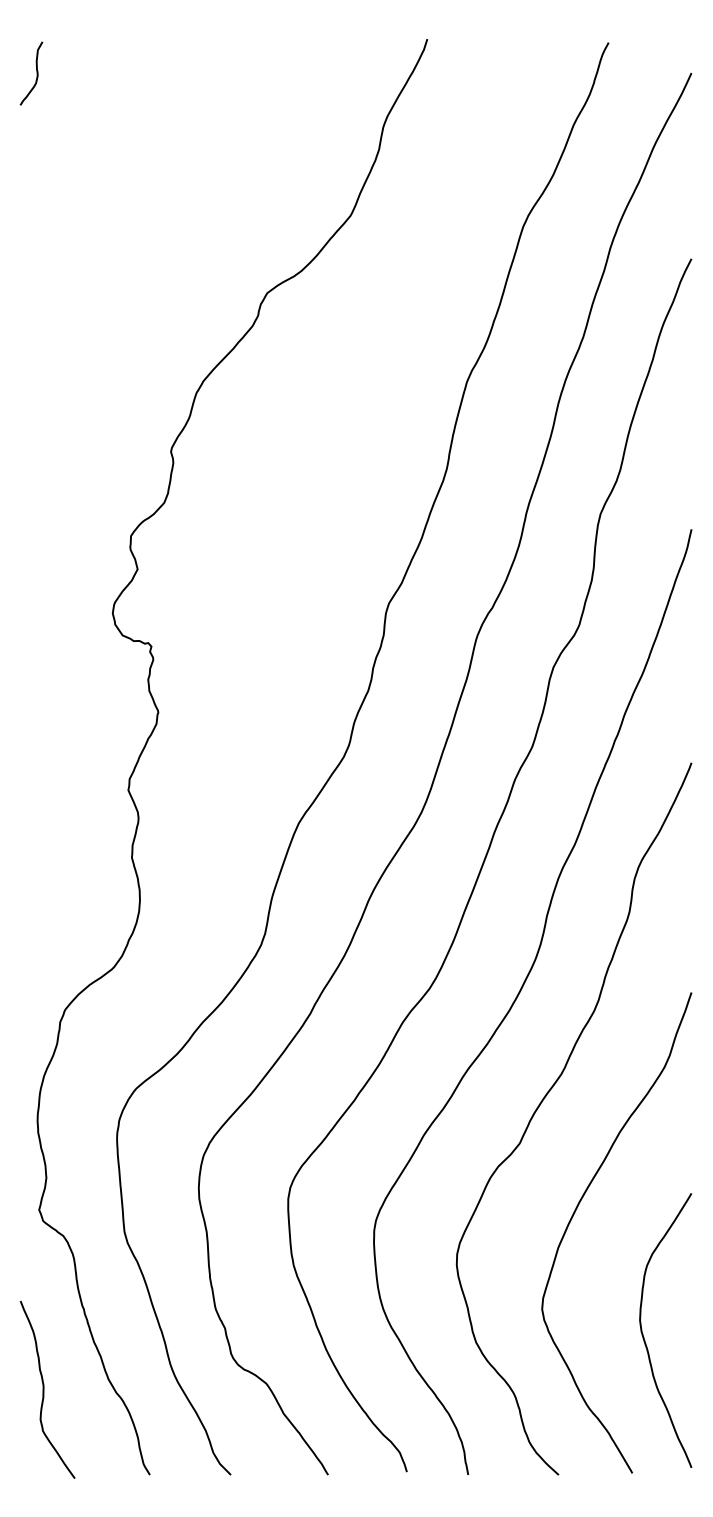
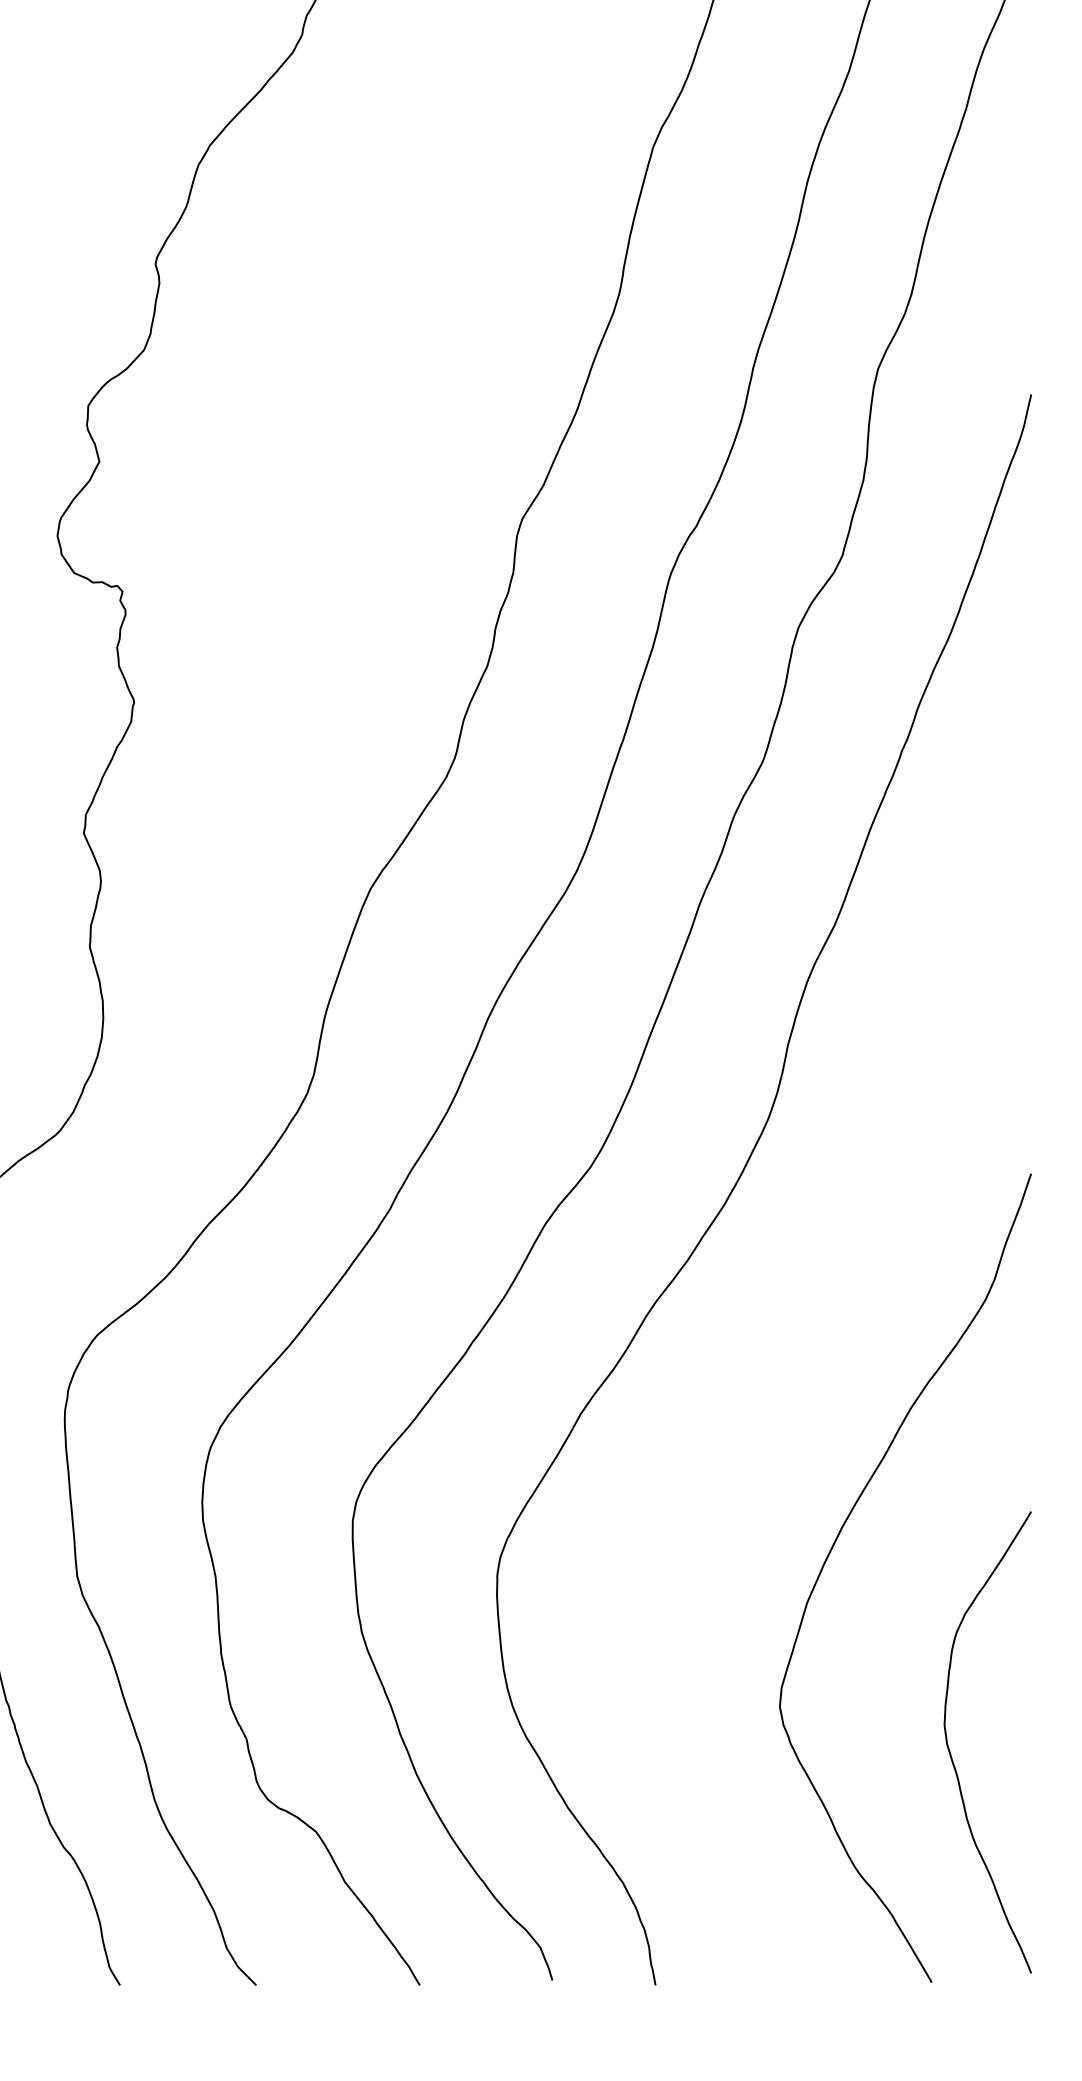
curve: (544, 1099) -> (783, 1353), removed

